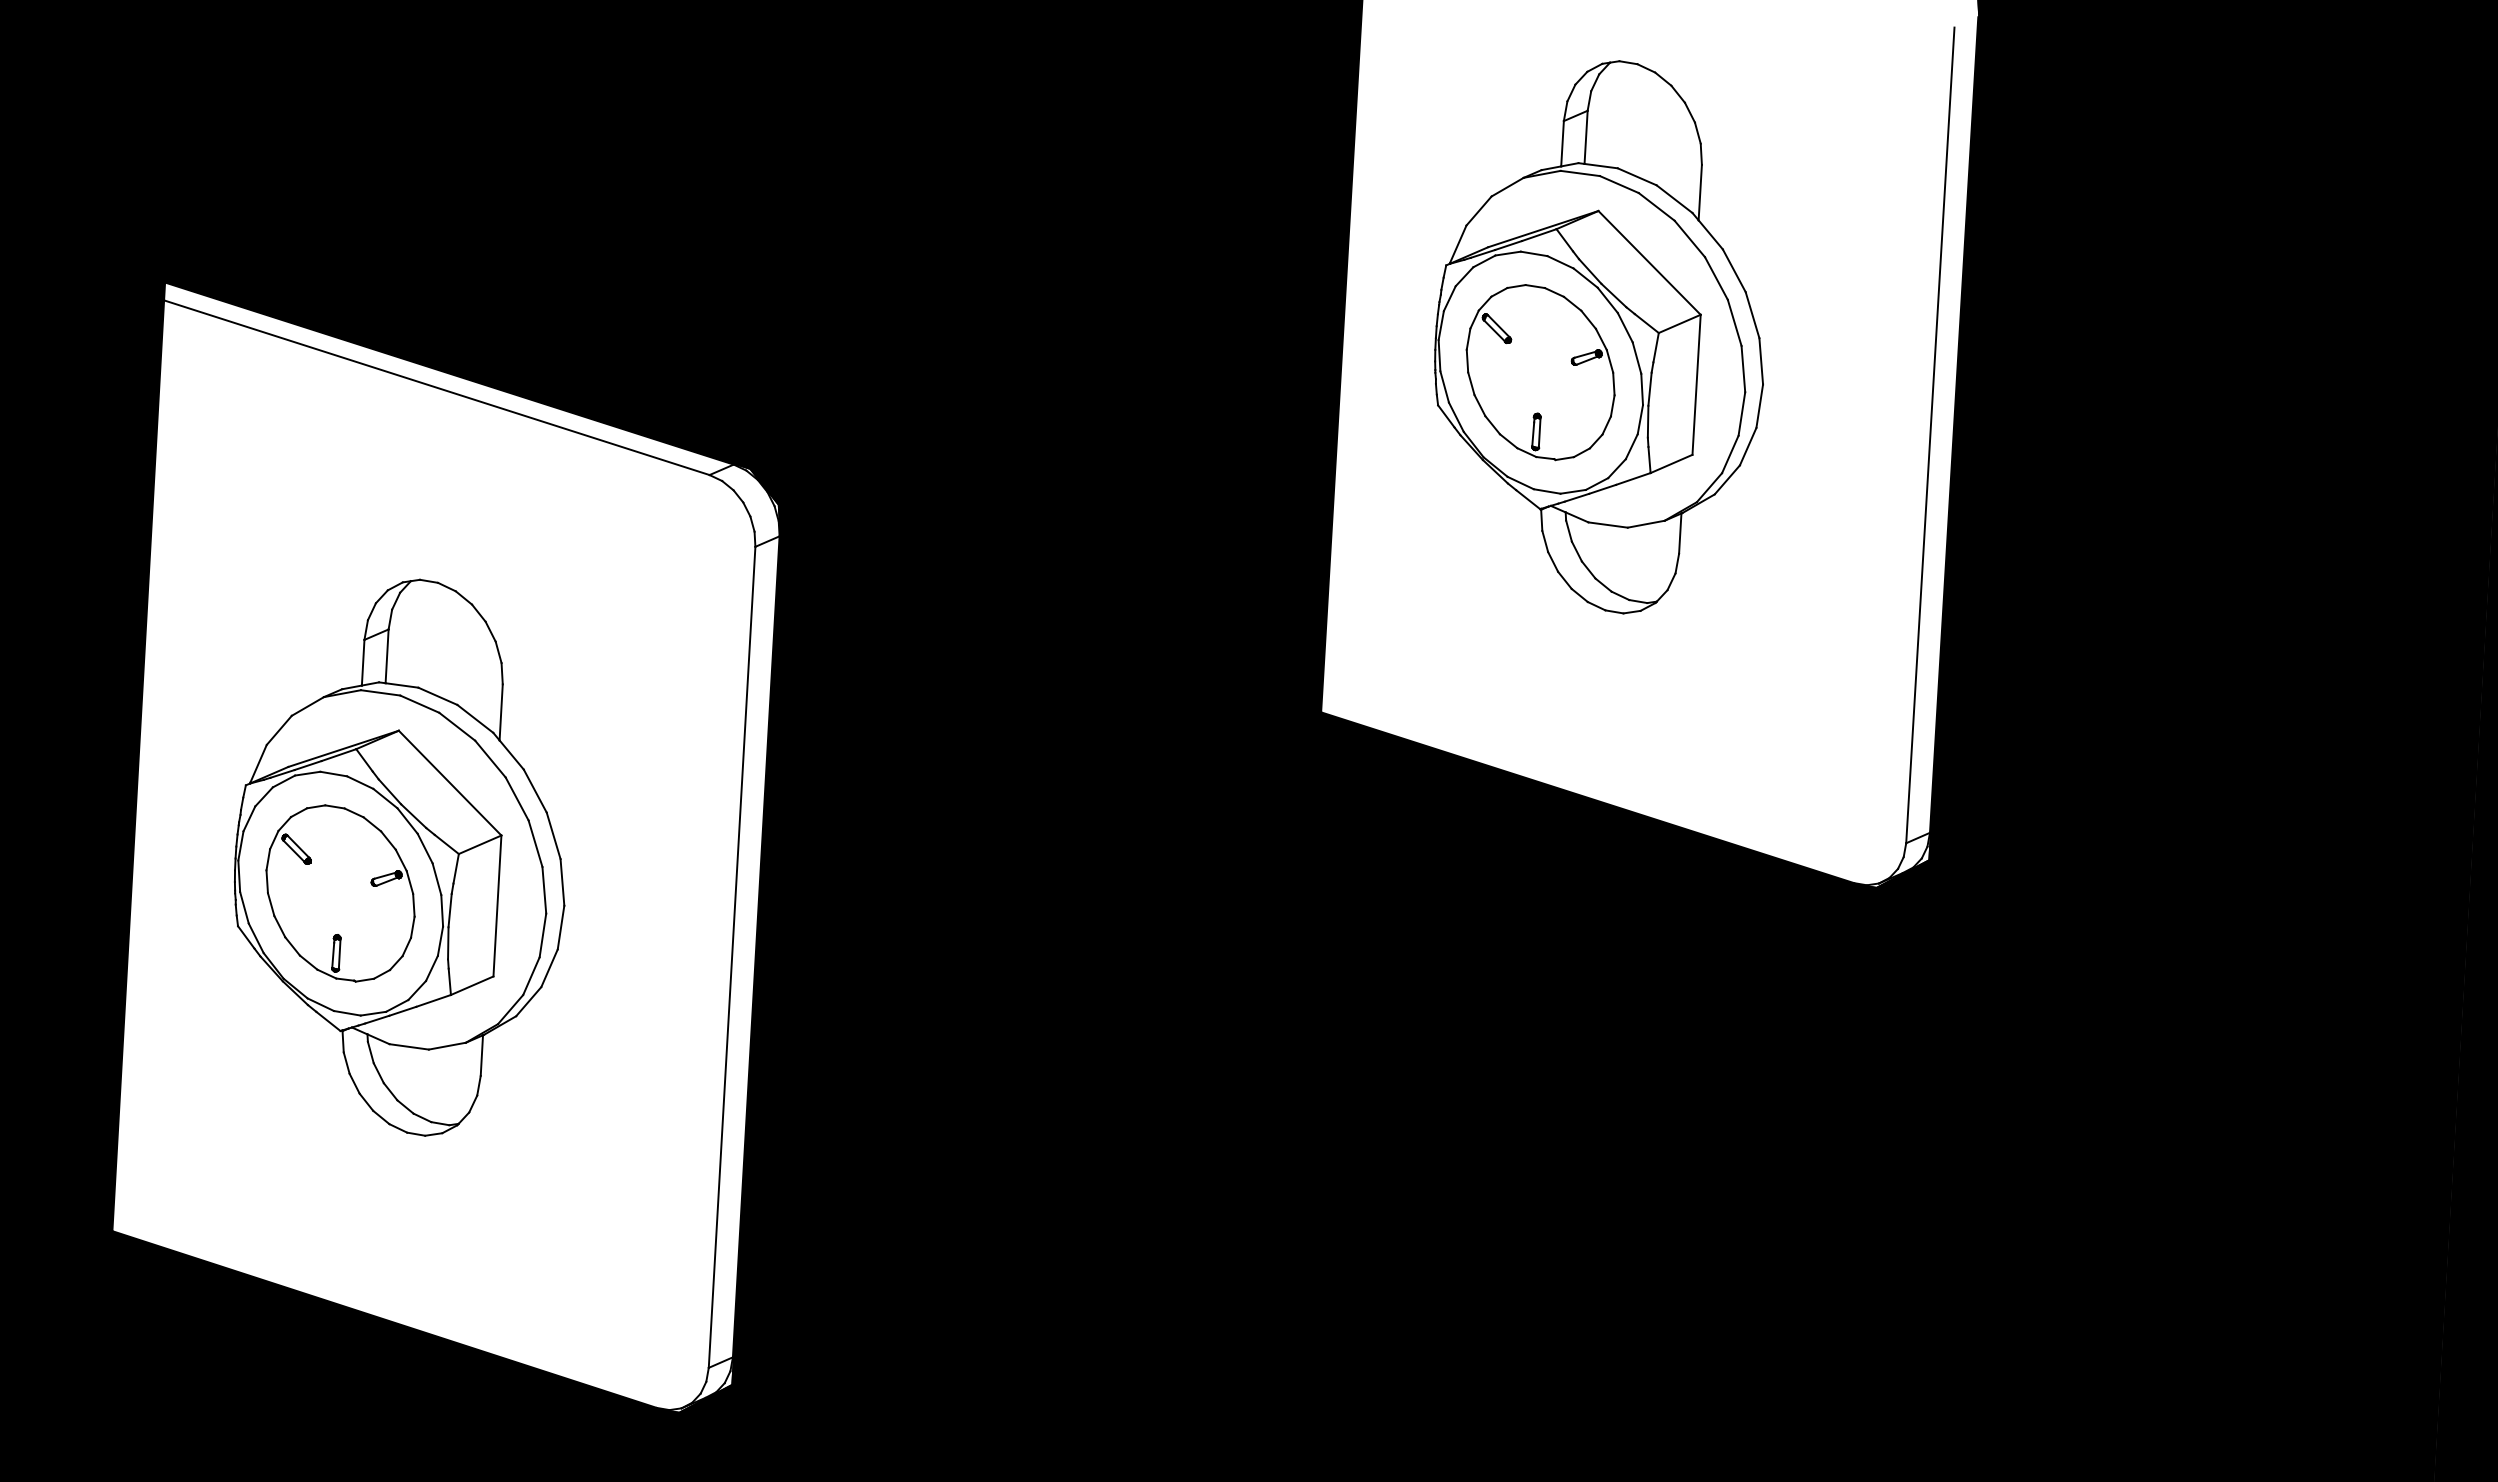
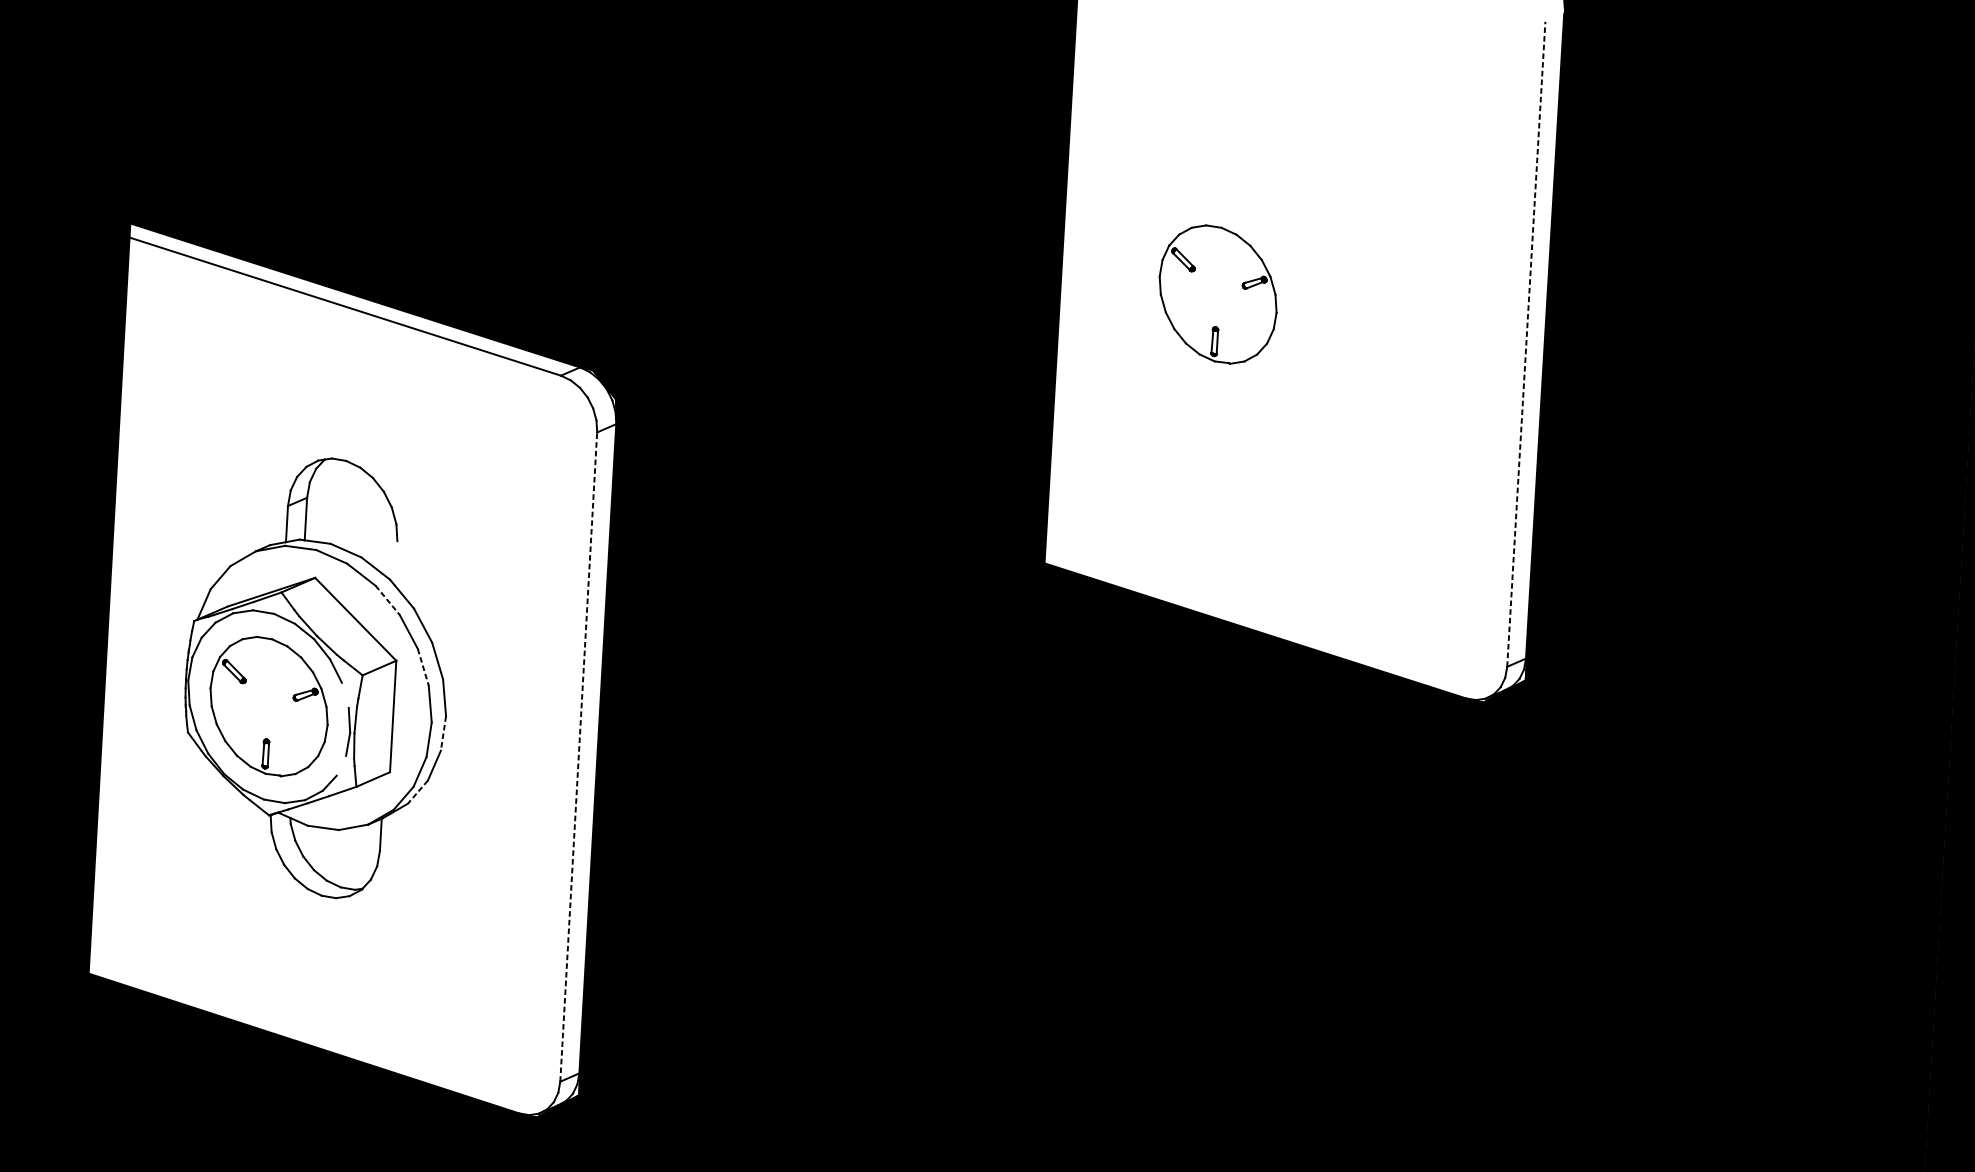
part: (1598, 337) -> (1263, 266), removed
line: (1930, 435) -> (1526, 344), solid -> dashed
line: (500, 712) -> (395, 563), removed
line: (490, 759) -> (387, 600), solid -> dashed
line: (535, 844) -> (423, 667), solid -> dashed
line: (436, 879) -> (344, 695), removed
line: (560, 928) -> (443, 734), solid -> dashed
line: (732, 956) -> (579, 756), solid -> dashed
line: (431, 967) -> (341, 765), removed
line: (528, 1002) -> (417, 792), solid -> dashed

